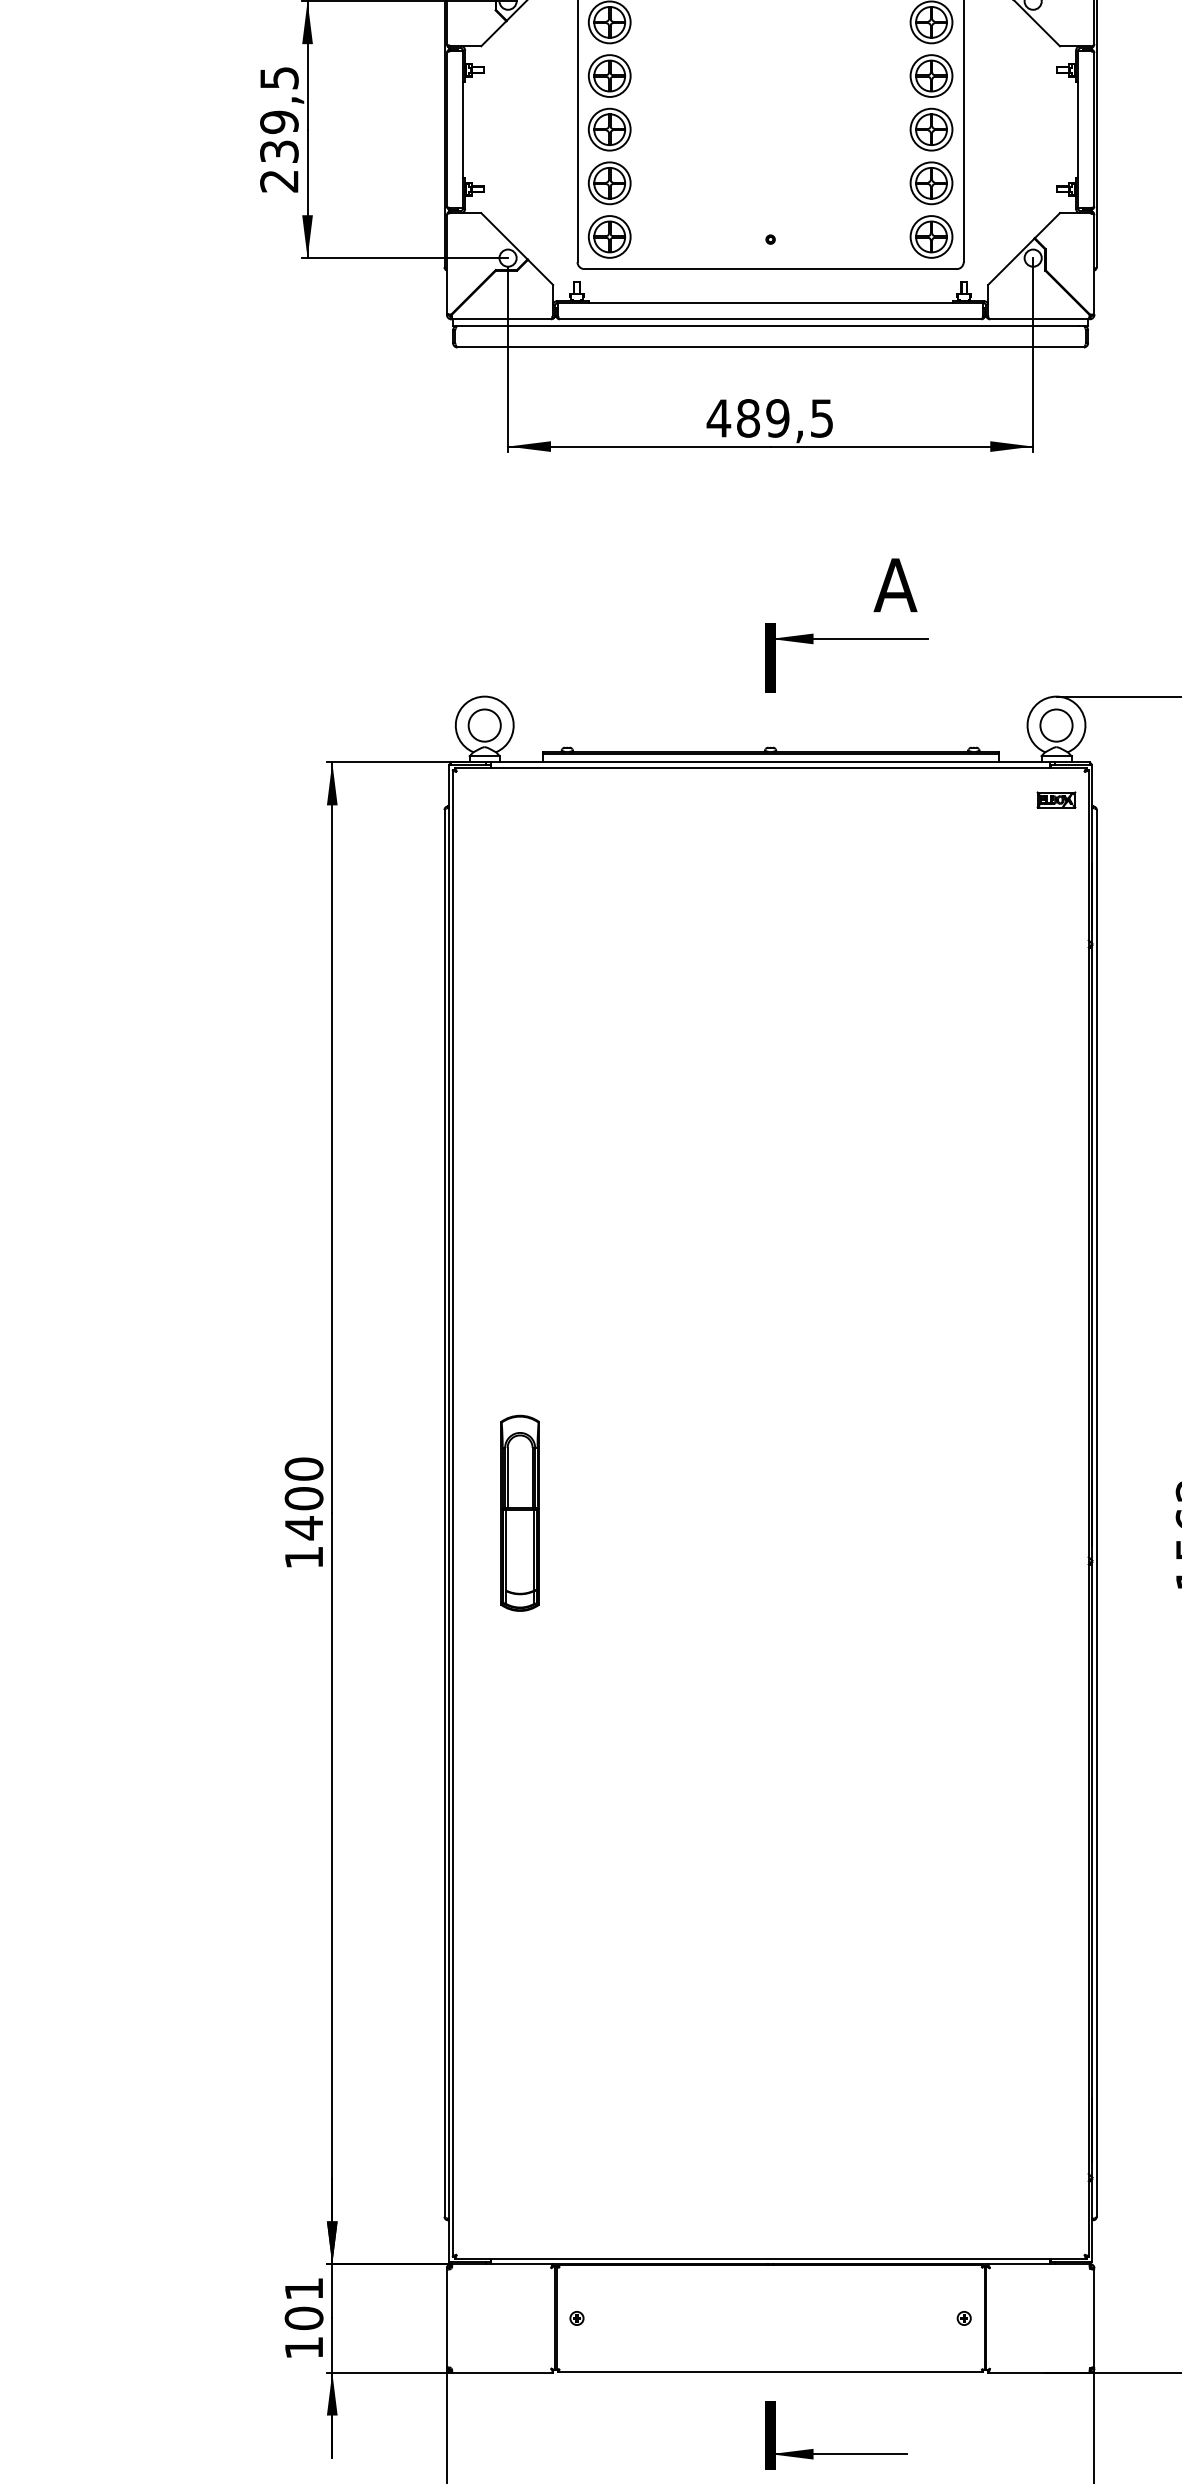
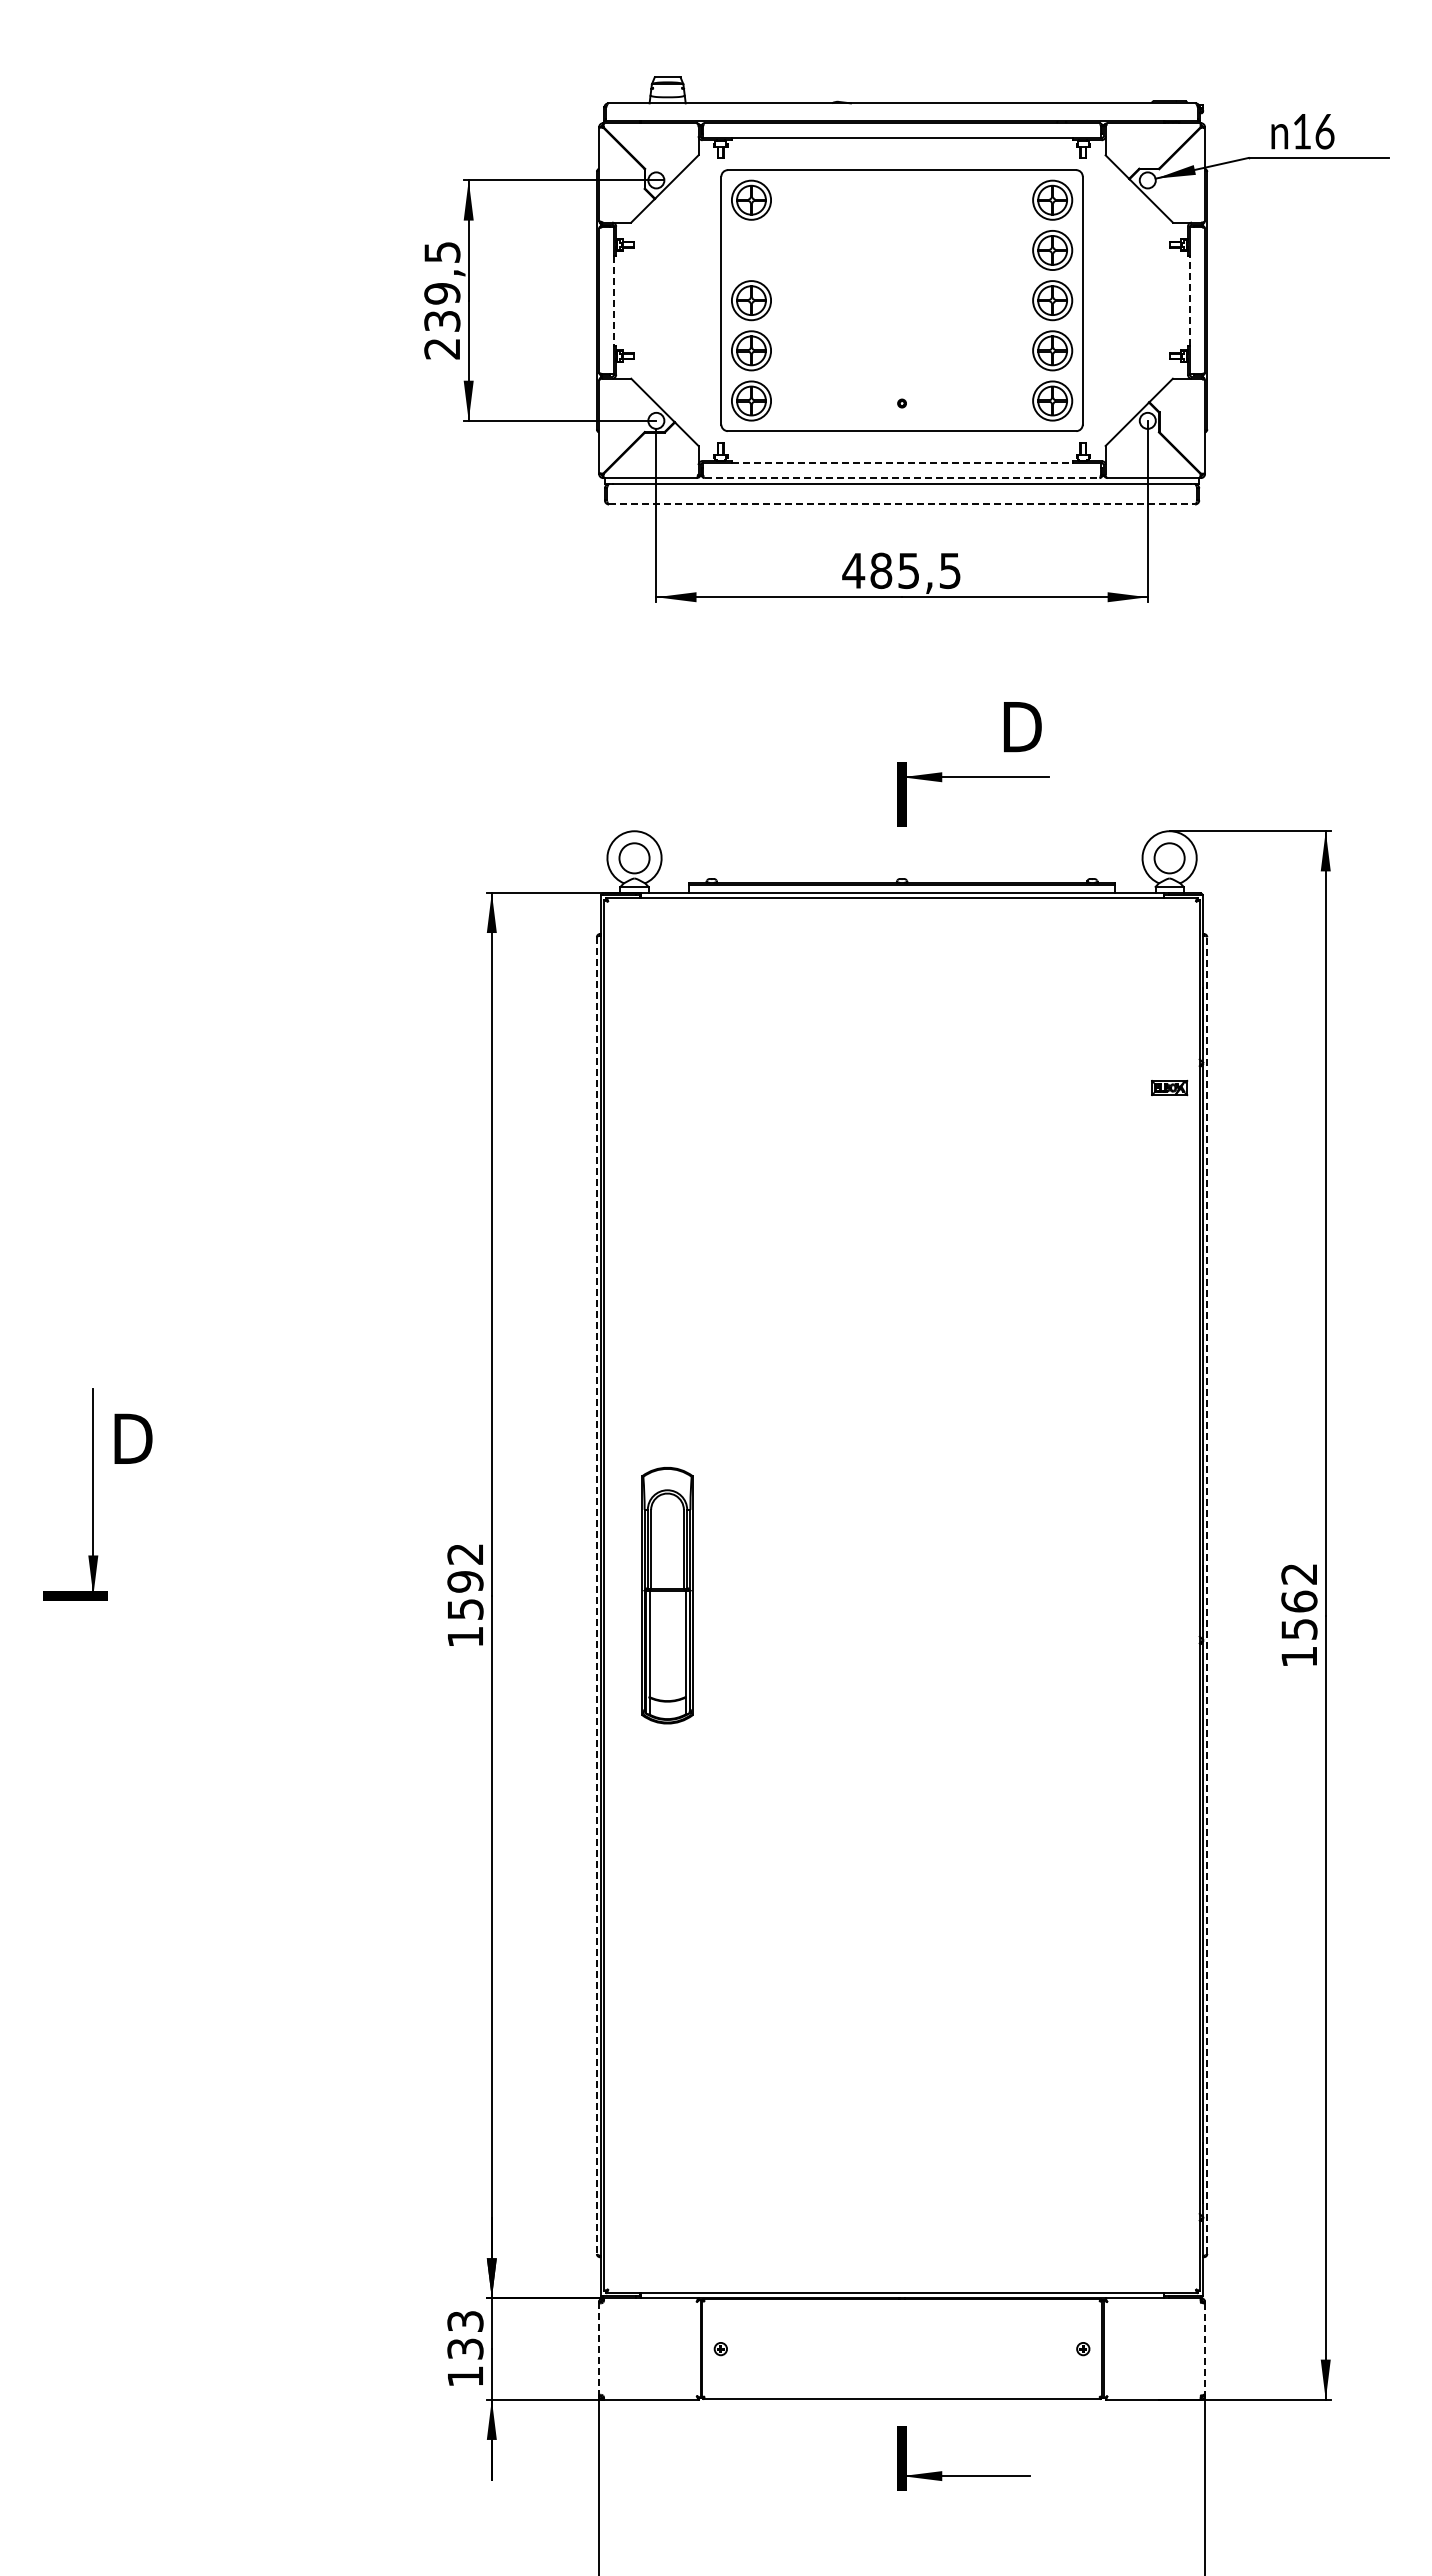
part: (609, 76) -> (751, 250), removed
line: (463, 129) -> (614, 300), solid -> dashed
line: (1077, 129) -> (1189, 300), solid -> dashed
line: (771, 303) -> (902, 463), solid -> dashed
line: (771, 319) -> (902, 478), solid -> dashed
line: (771, 347) -> (902, 504), solid -> dashed
text: (777, 418) -> (908, 570), 489,5 -> 485,5
text: (896, 585) -> (1019, 727), A -> D
part: (1056, 799) -> (1169, 1087), moved
text: (304, 1498) -> (465, 1581), 1400 -> 1592
part: (519, 1513) -> (667, 1595), size x1.4
line: (1096, 1513) -> (1207, 1595), solid -> dashed
line: (444, 1514) -> (596, 1596), solid -> dashed
text: (304, 2303) -> (465, 2335), 101 -> 133
line: (447, 2318) -> (599, 2349), solid -> dashed
line: (1094, 2318) -> (1205, 2349), solid -> dashed

